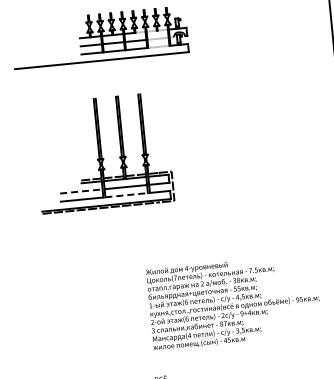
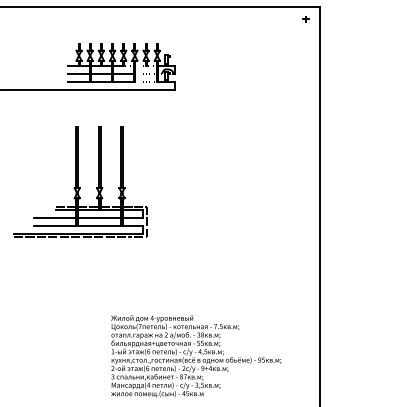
line: (81, 191) -> (55, 218), dashed -> solid
line: (127, 195) -> (100, 226), dashed -> solid
text: (234, 302) -> (196, 356), moved

